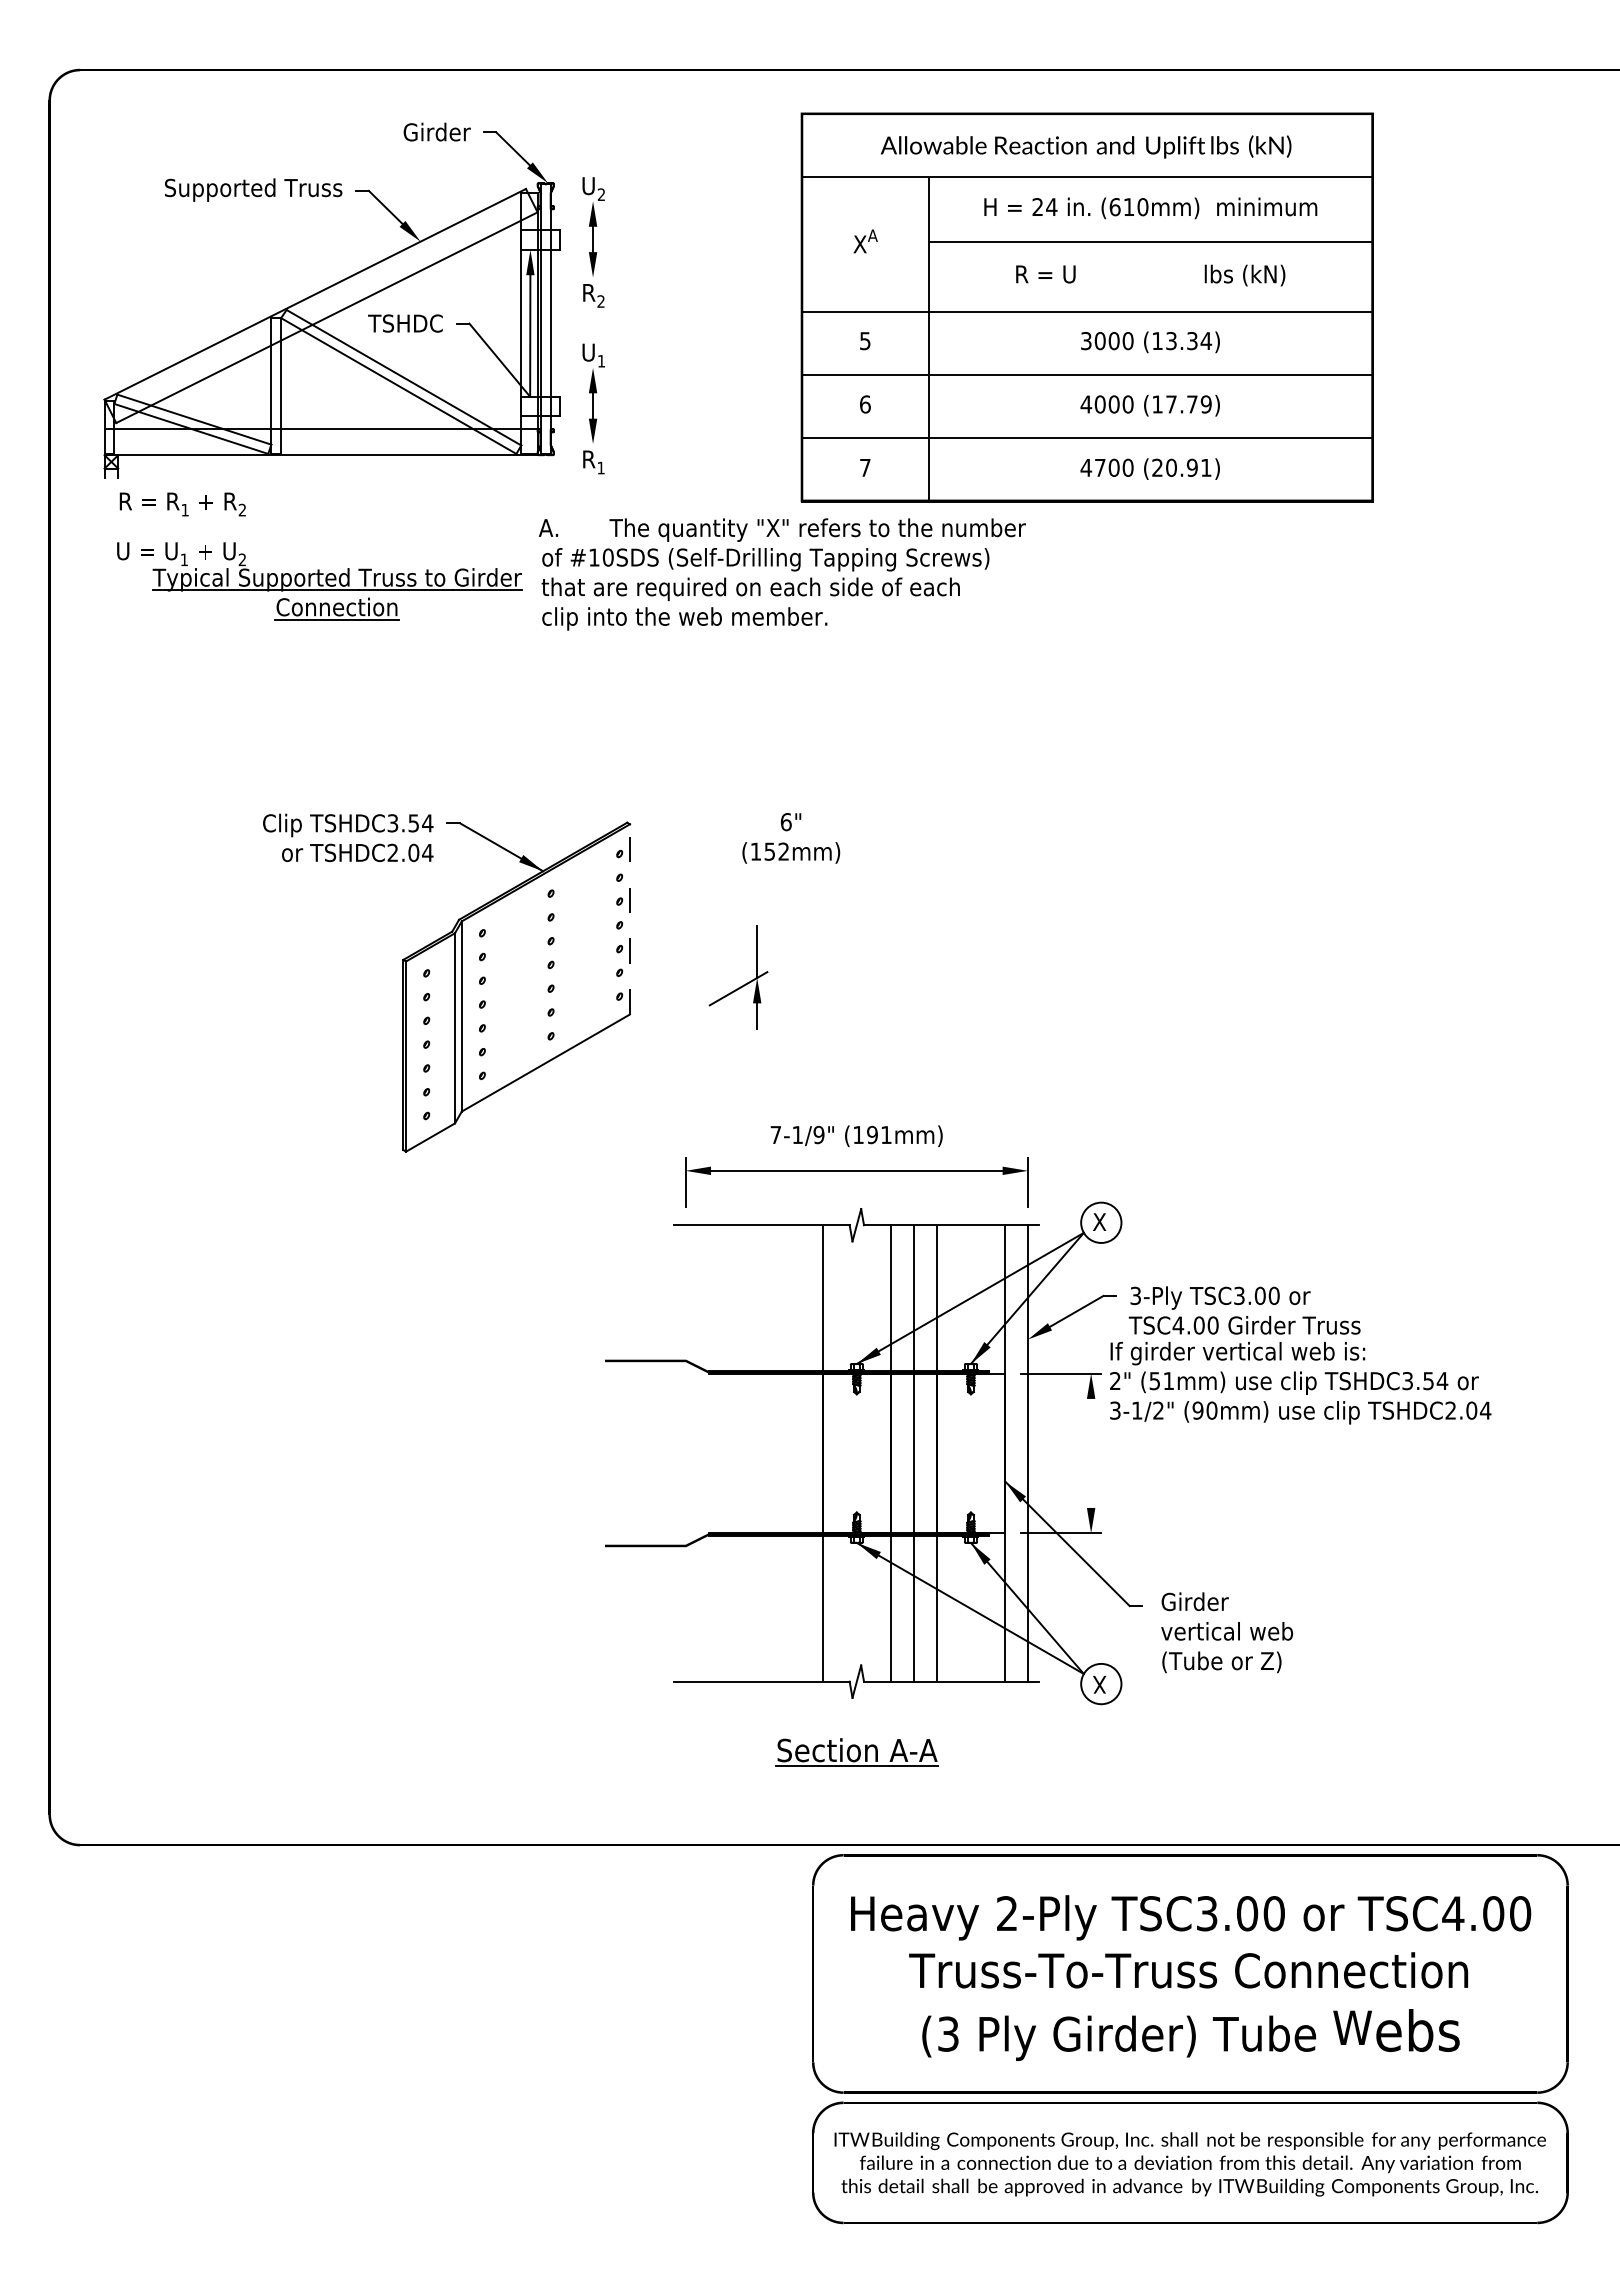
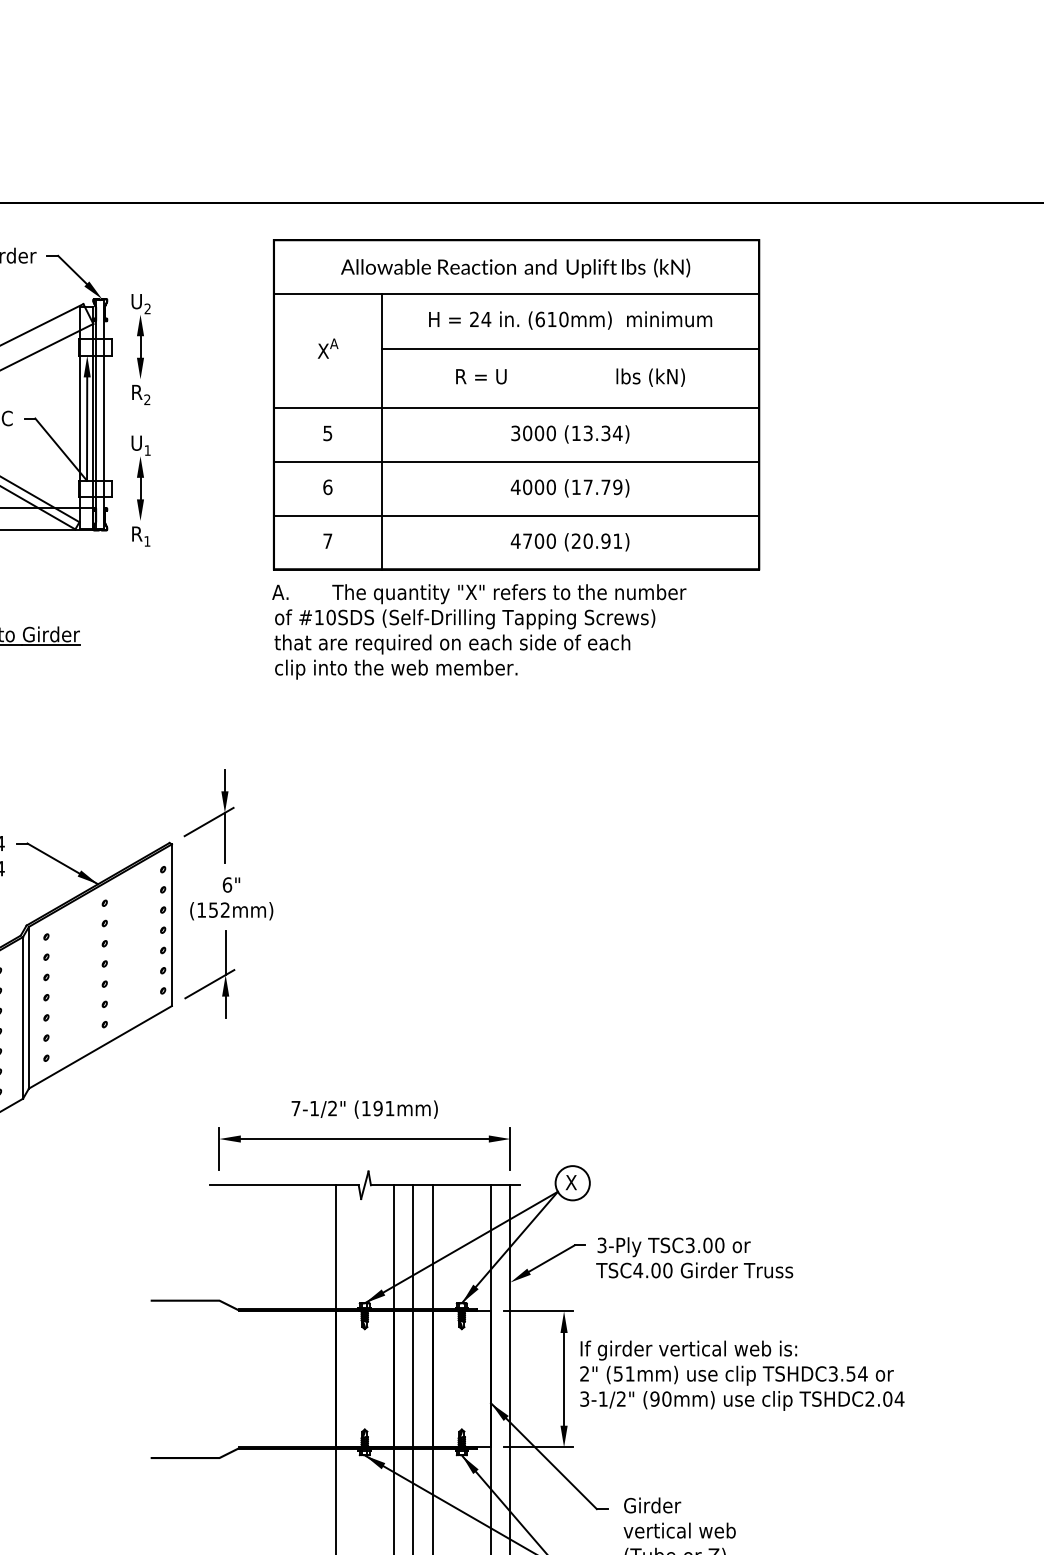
part: (1086, 307) -> (515, 404), moved
text: (782, 574) -> (479, 631), moved
part: (673, 791) -> (208, 816), added
text: (791, 838) -> (231, 898), moved
line: (629, 918) -> (171, 924), dashed -> solid
part: (743, 984) -> (214, 980), moved
text: (818, 1135) -> (332, 1108), 7-1/9" -> 7-1/2"
text: (1300, 1383) -> (742, 1376), moved
line: (1091, 1452) -> (564, 1378), added

